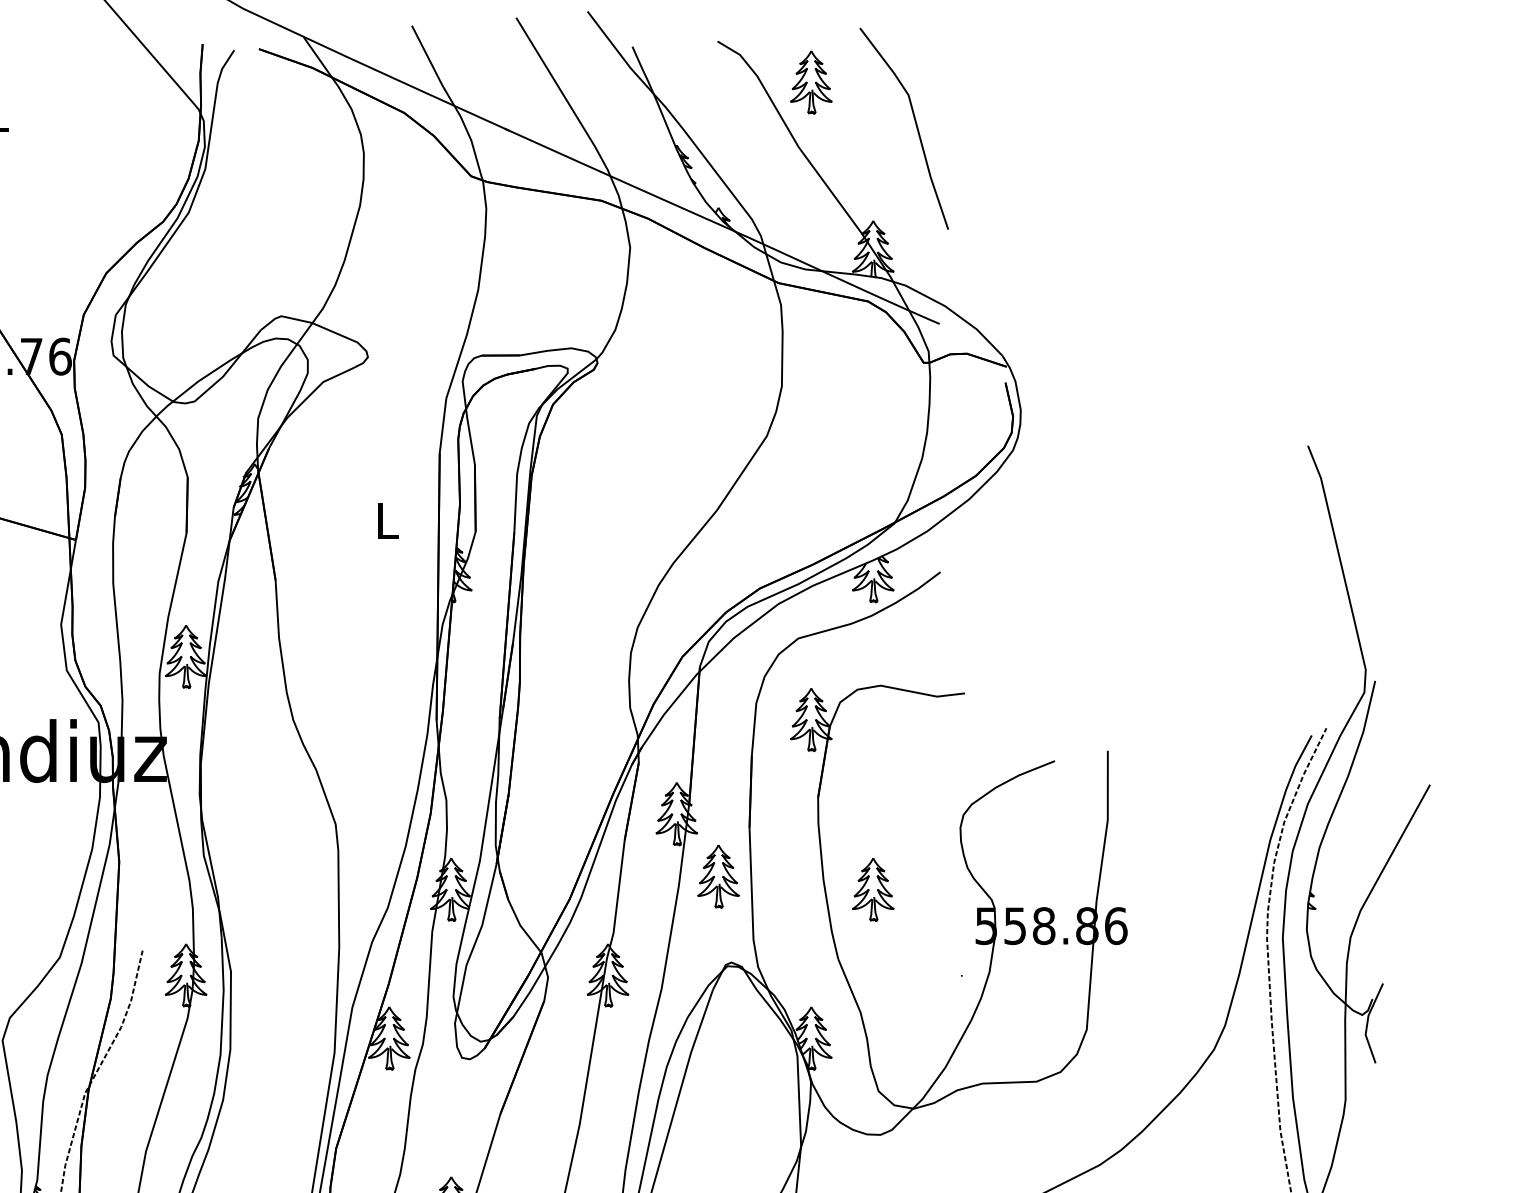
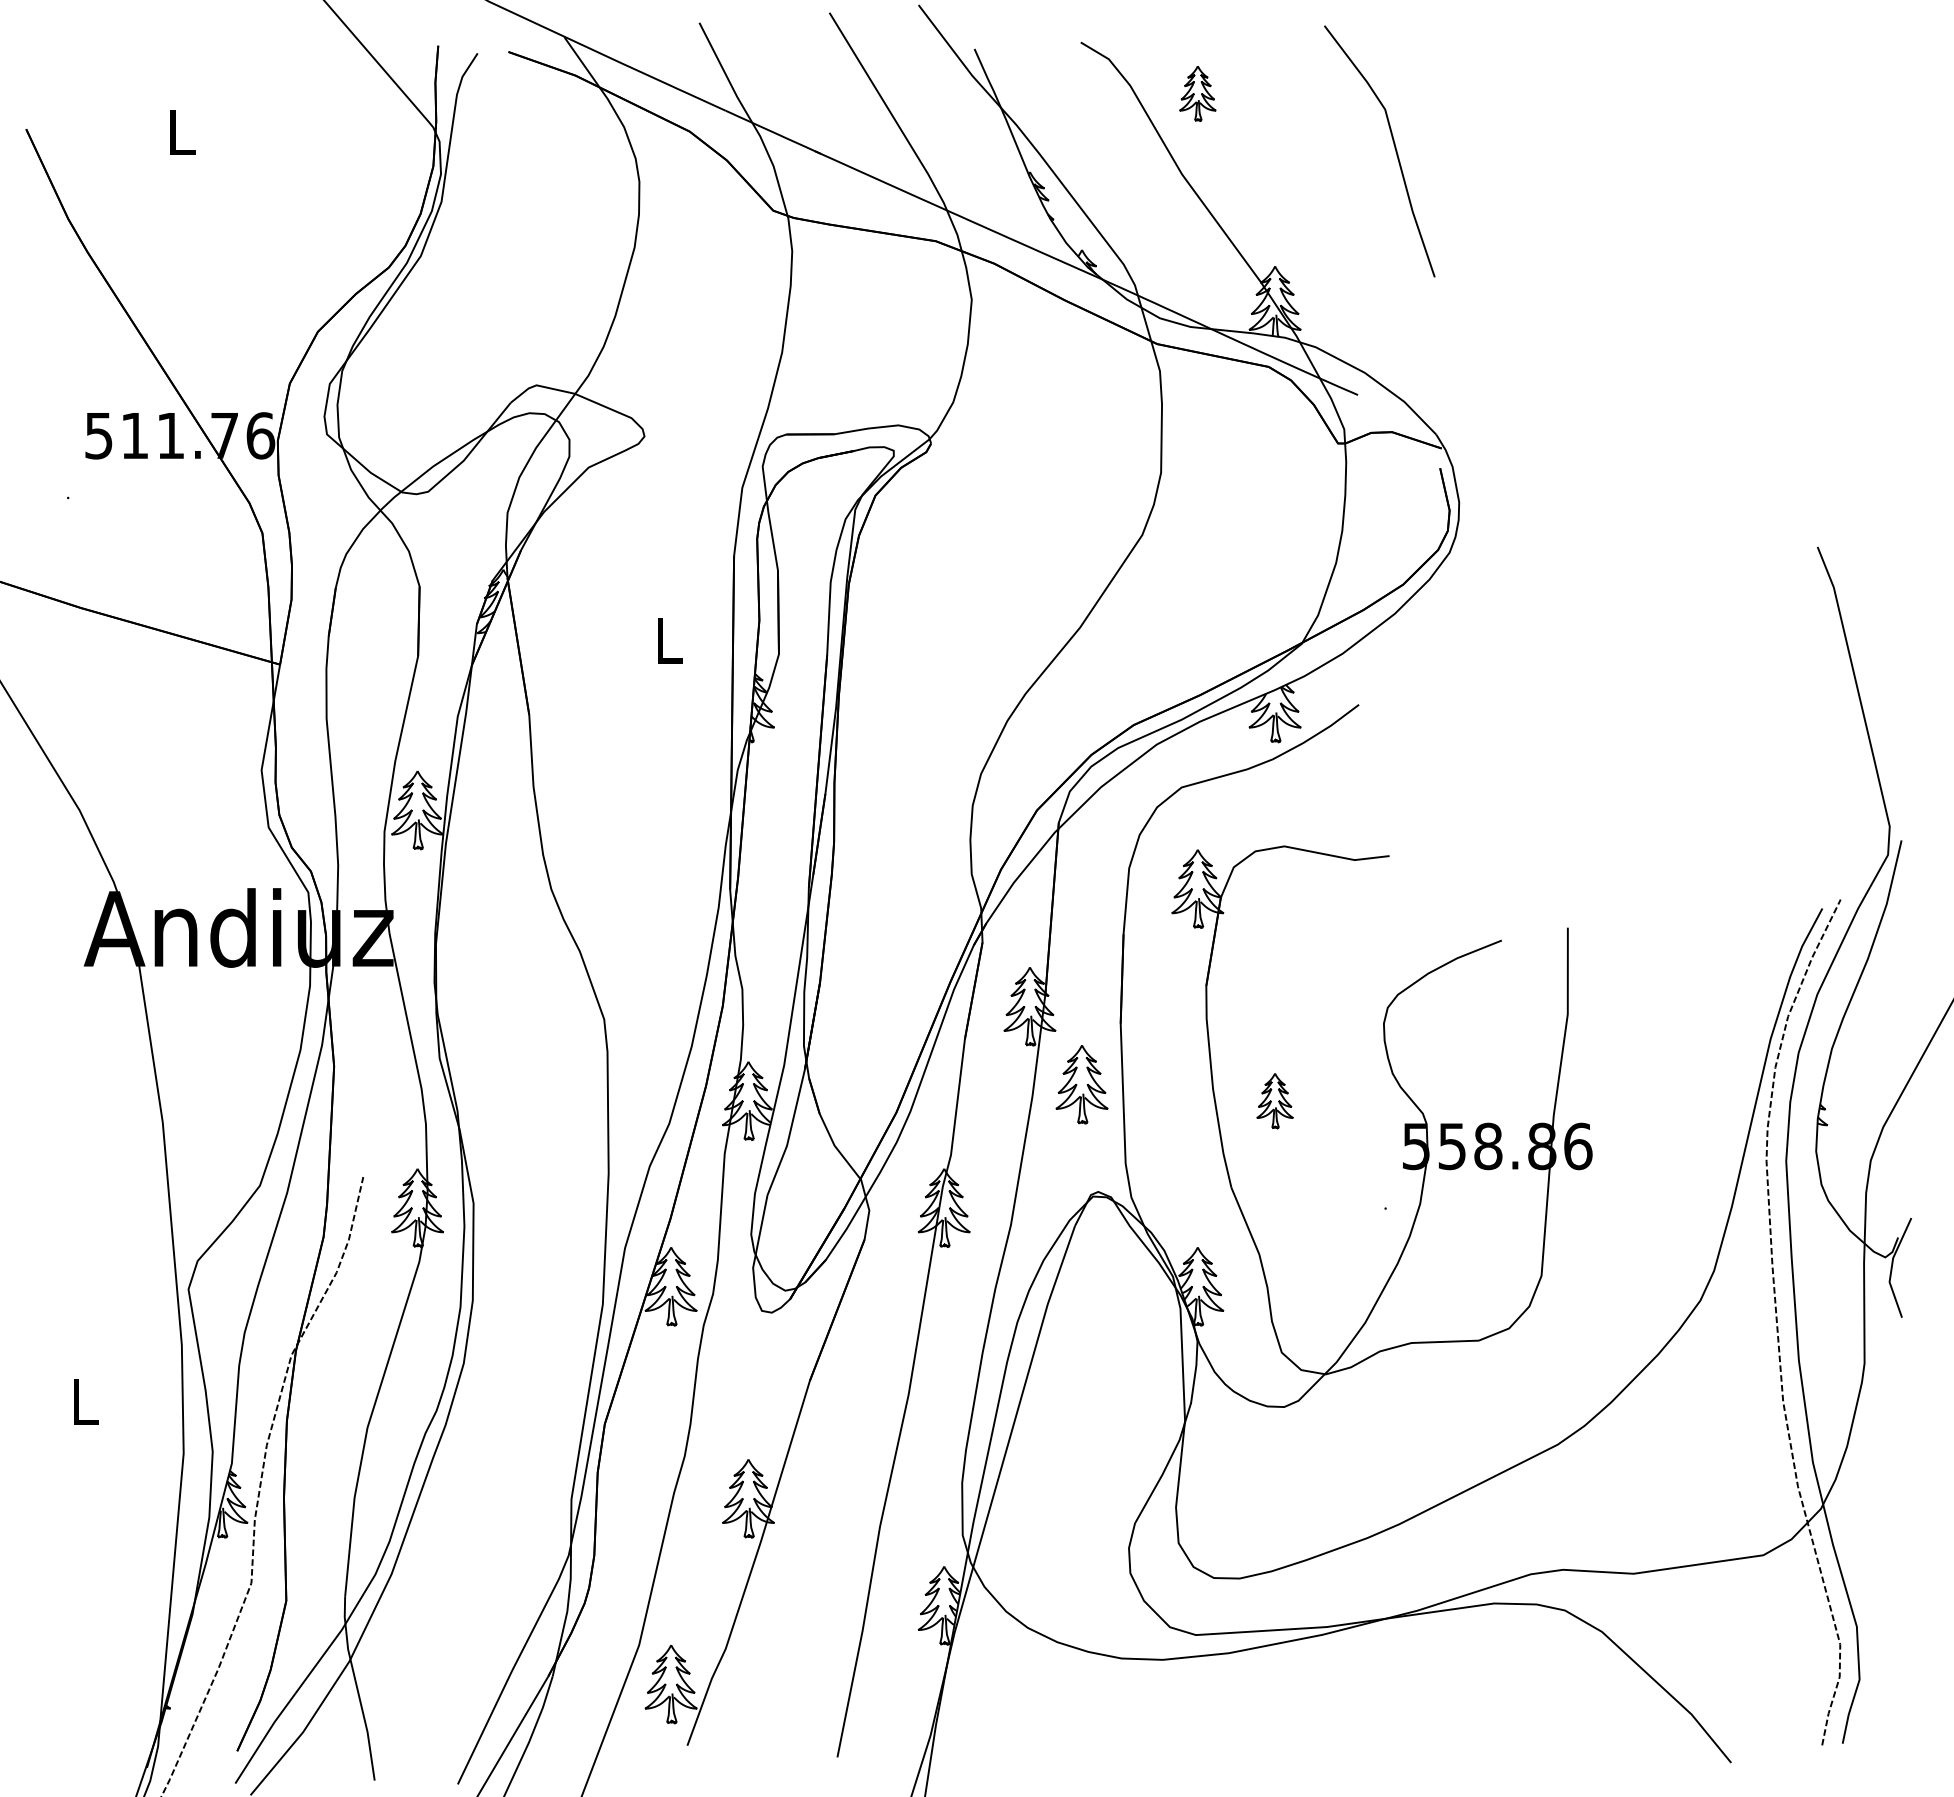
part: (811, 82) -> (1197, 93), size x0.7
line: (916, 126) -> (1394, 148), moved
part: (872, 889) -> (1274, 1100), size x0.7

